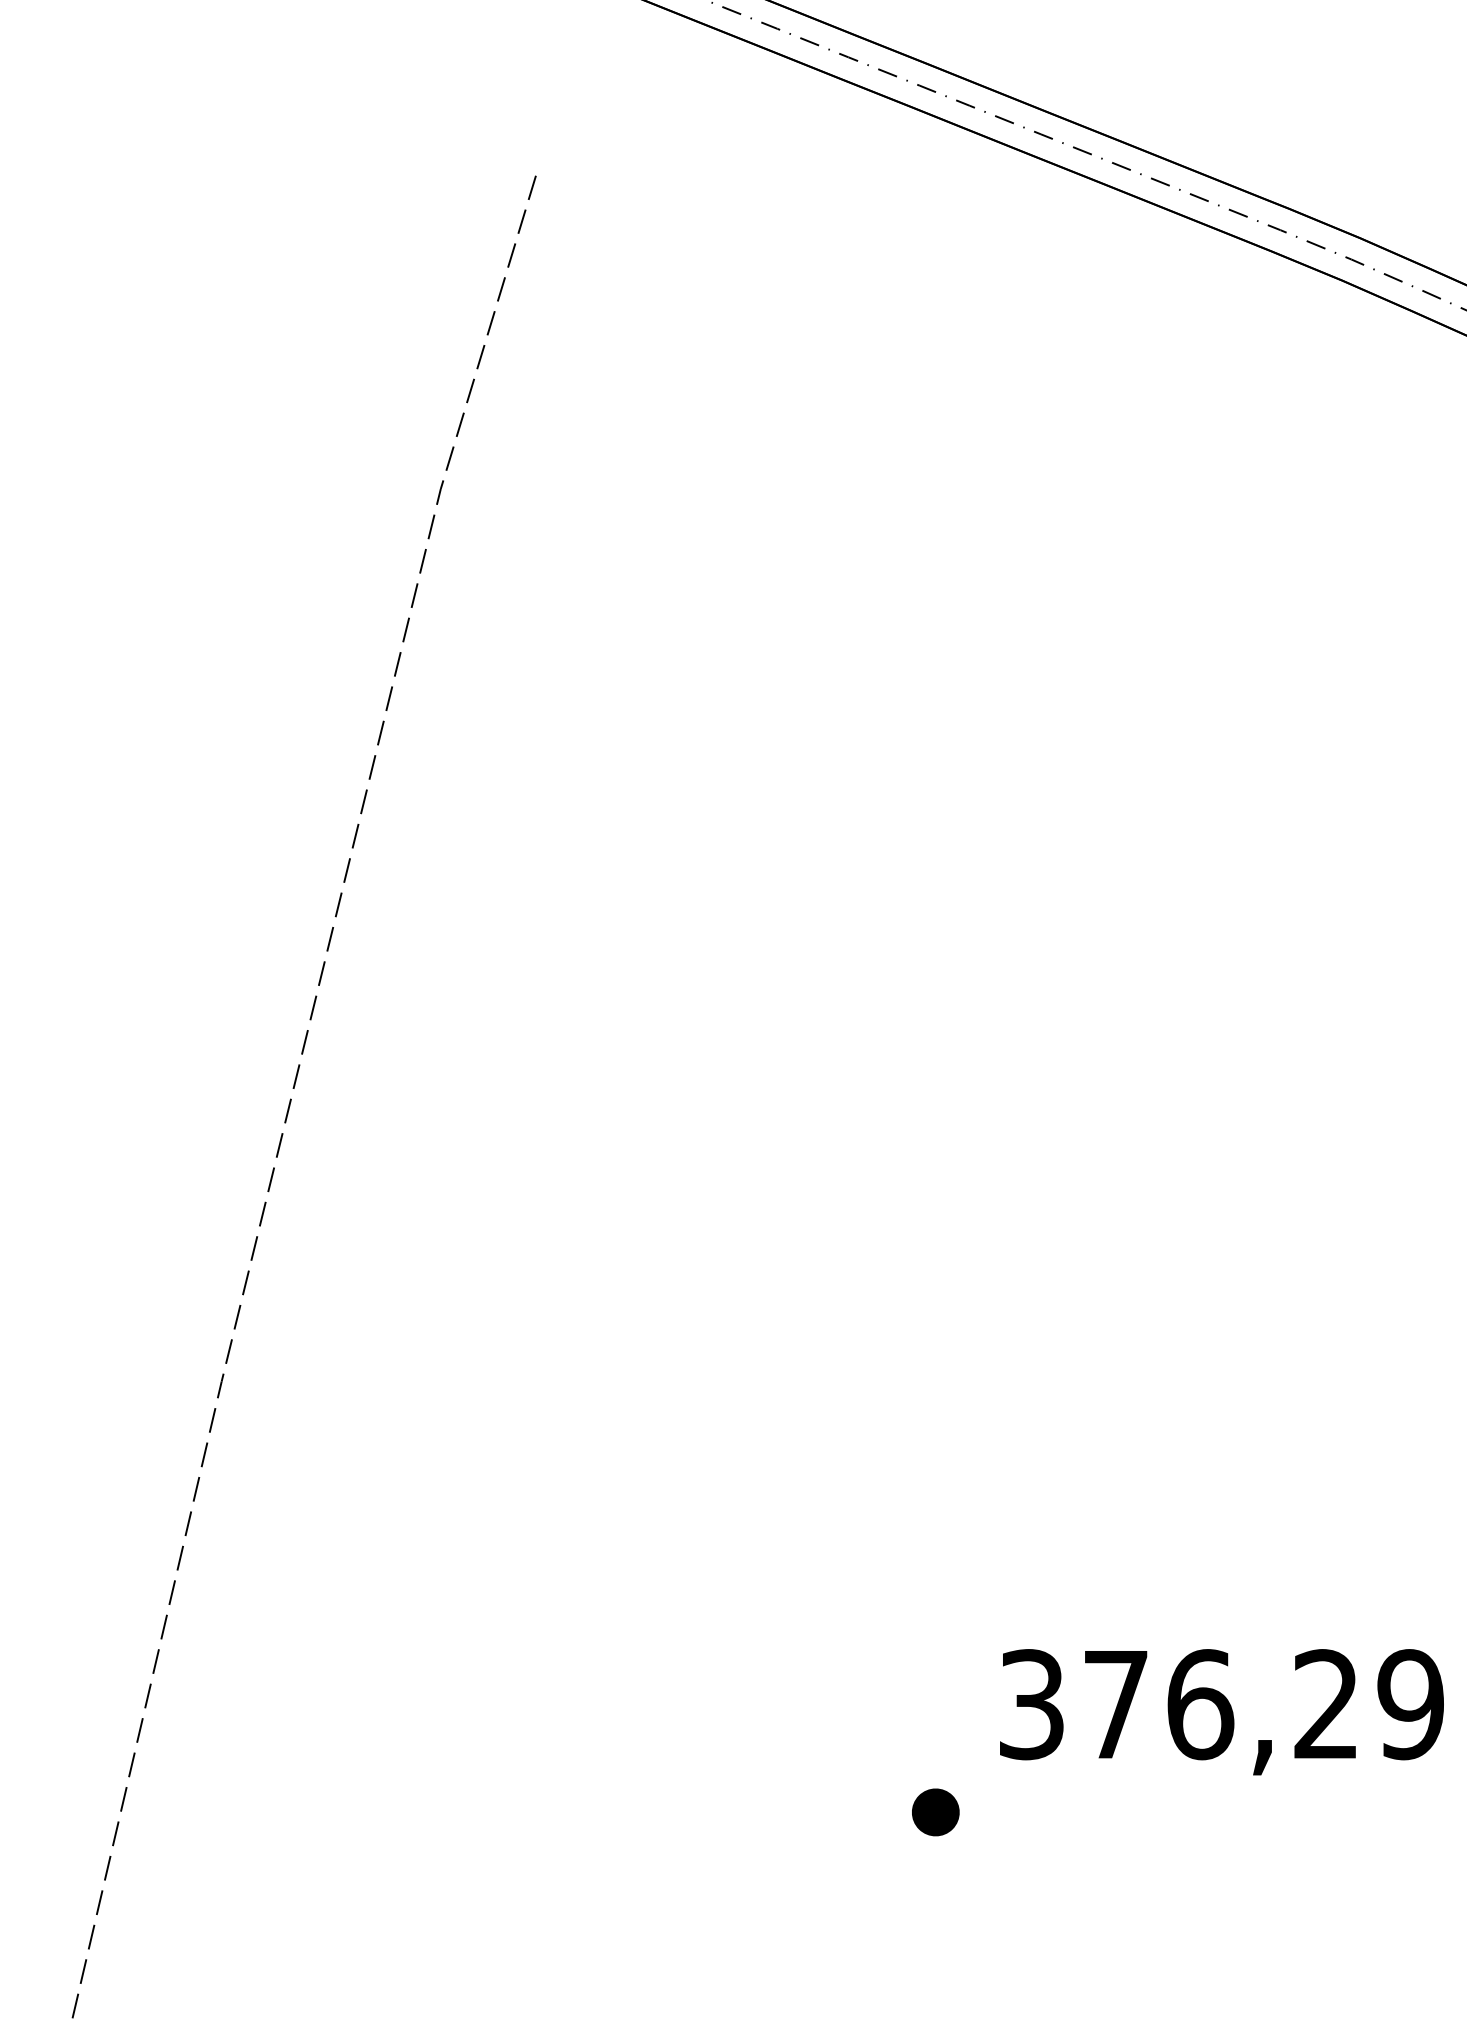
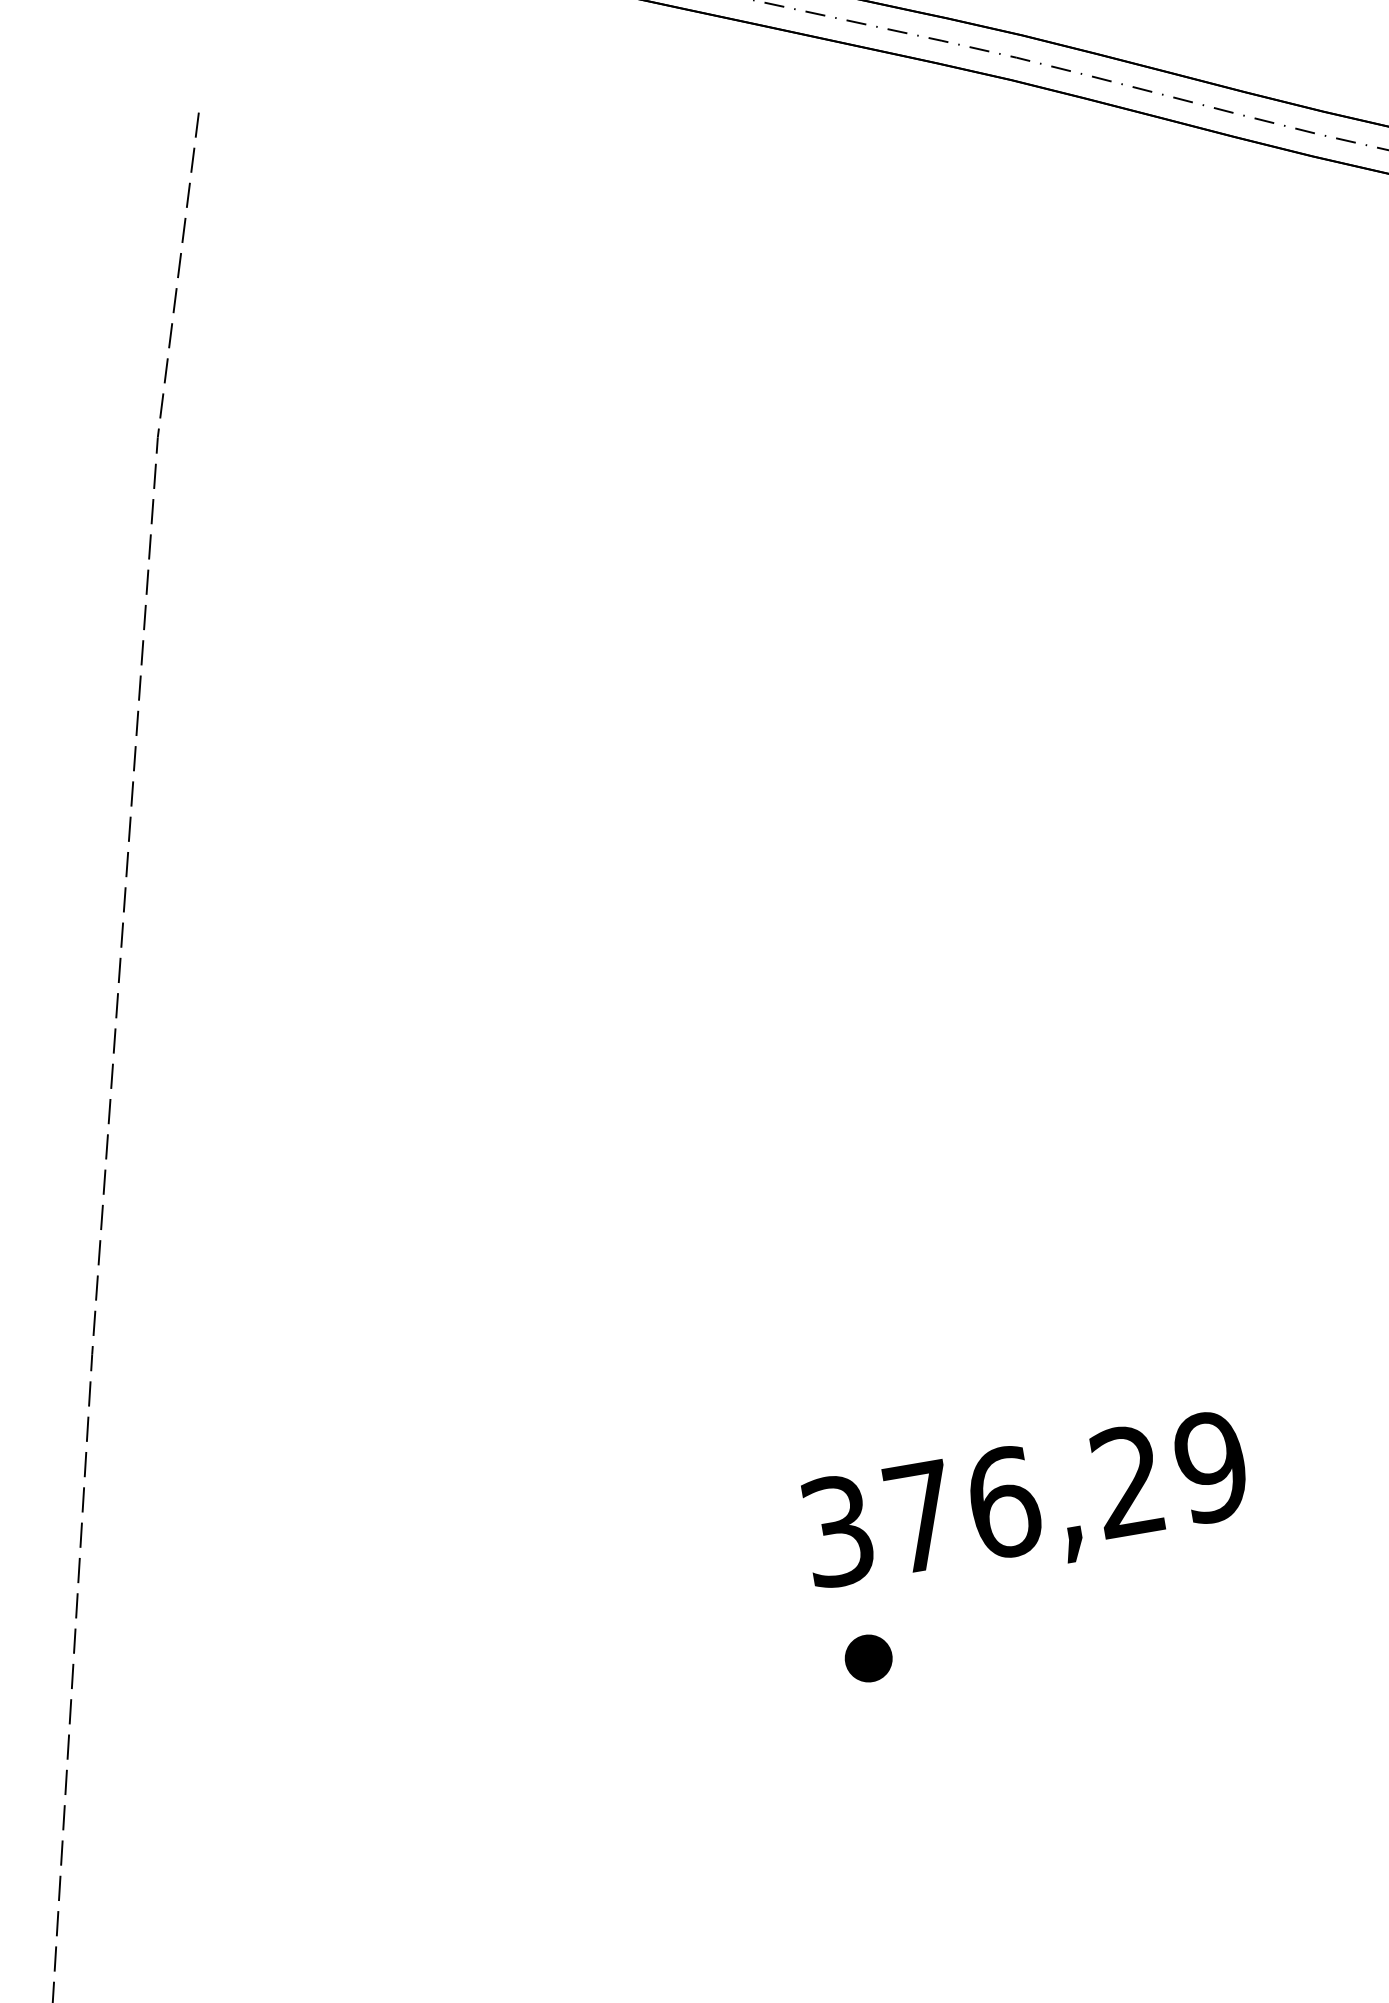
text: (1221, 1712) -> (1026, 1506), moved

